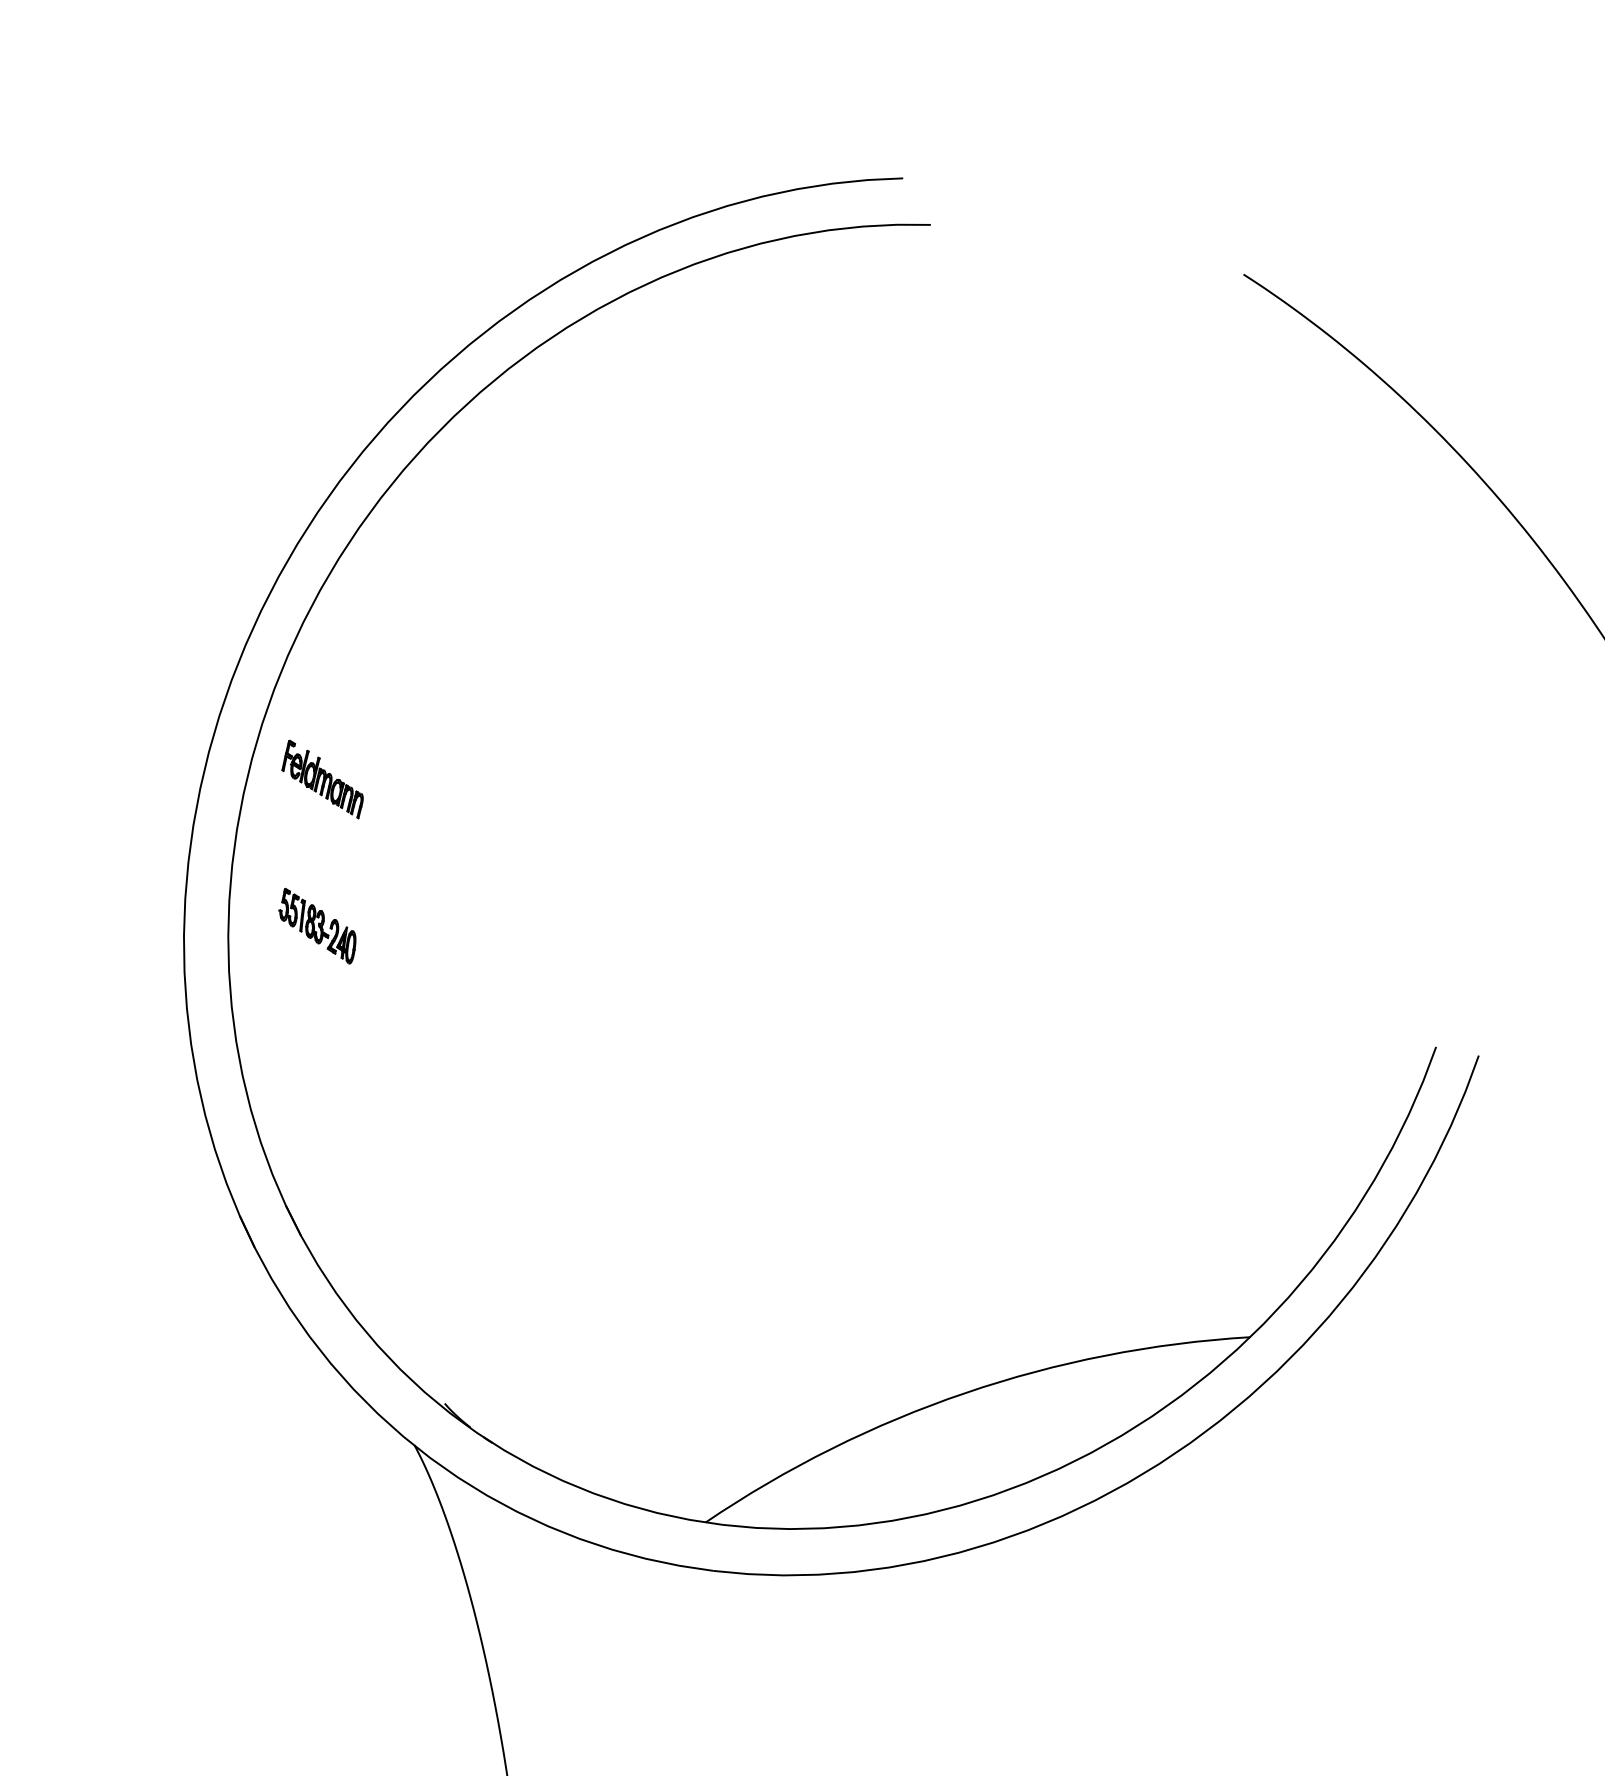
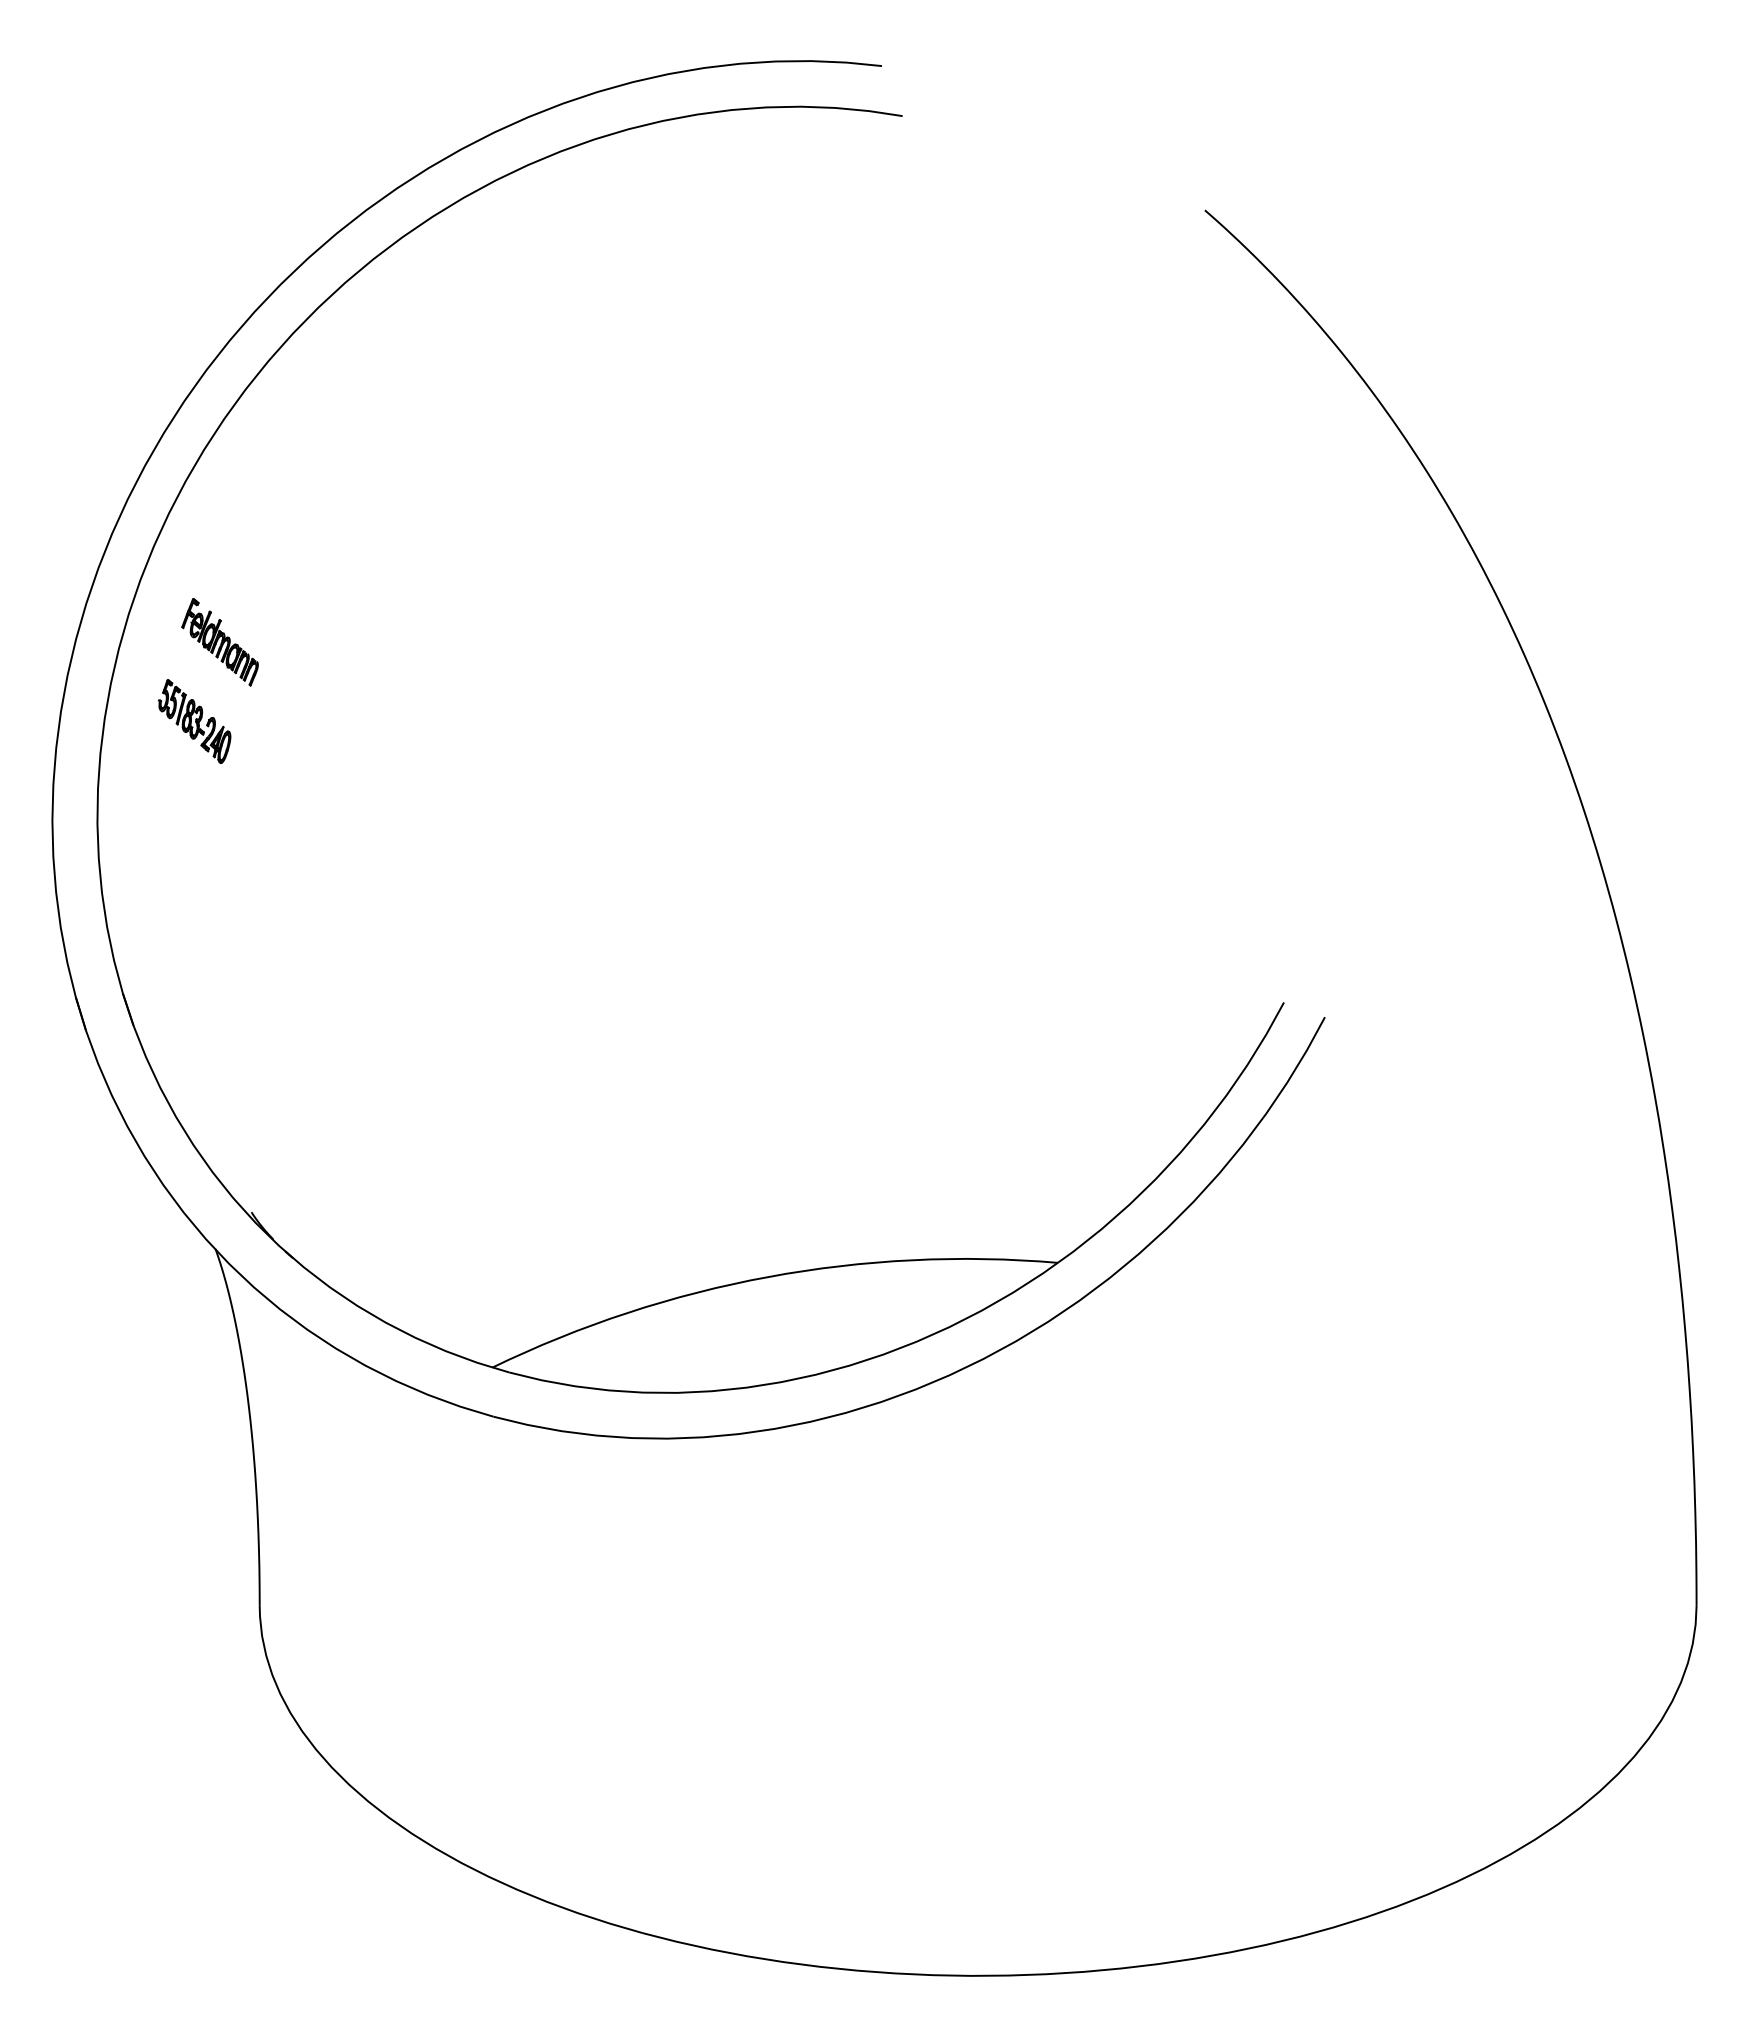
part: (321, 780) -> (219, 642), moved

